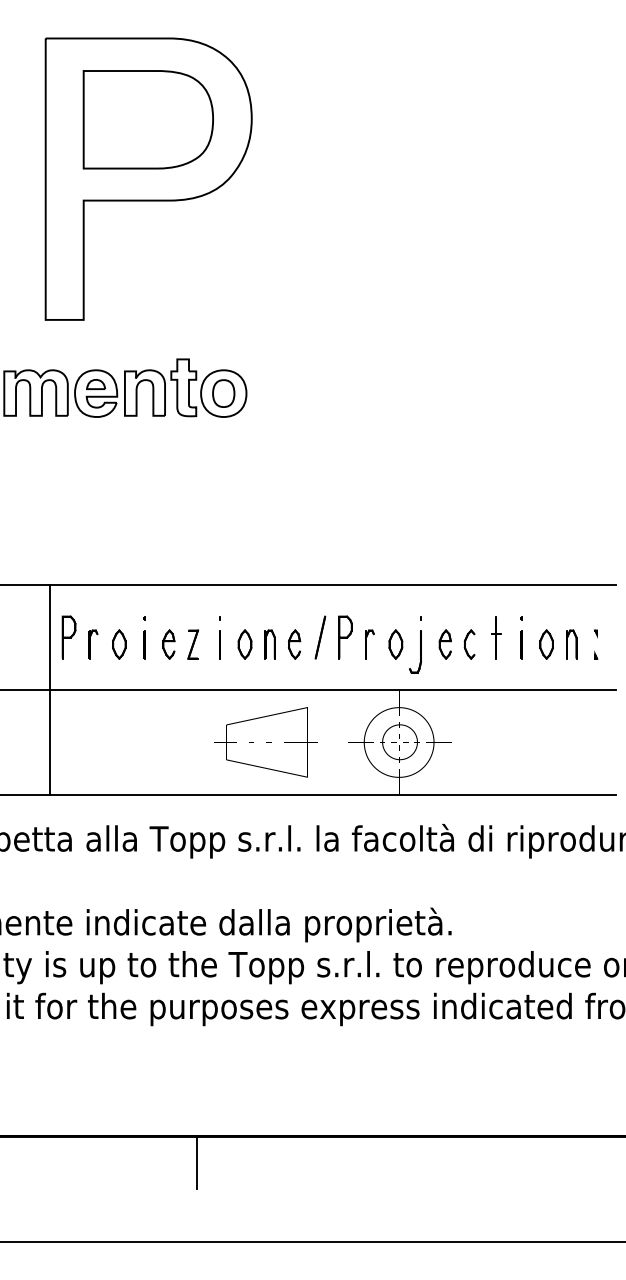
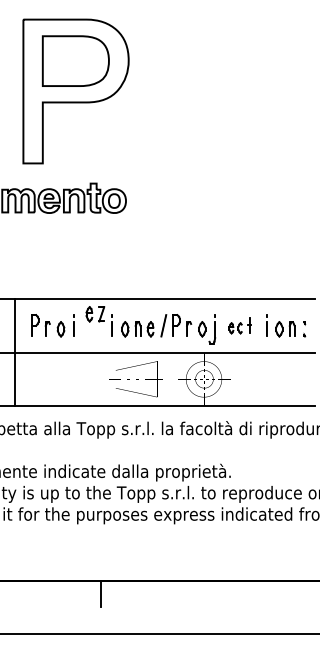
part: (468, 637) -> (239, 325), size x0.7
part: (180, 644) -> (95, 314), moved
line: (49, 689) -> (14, 352), moved

